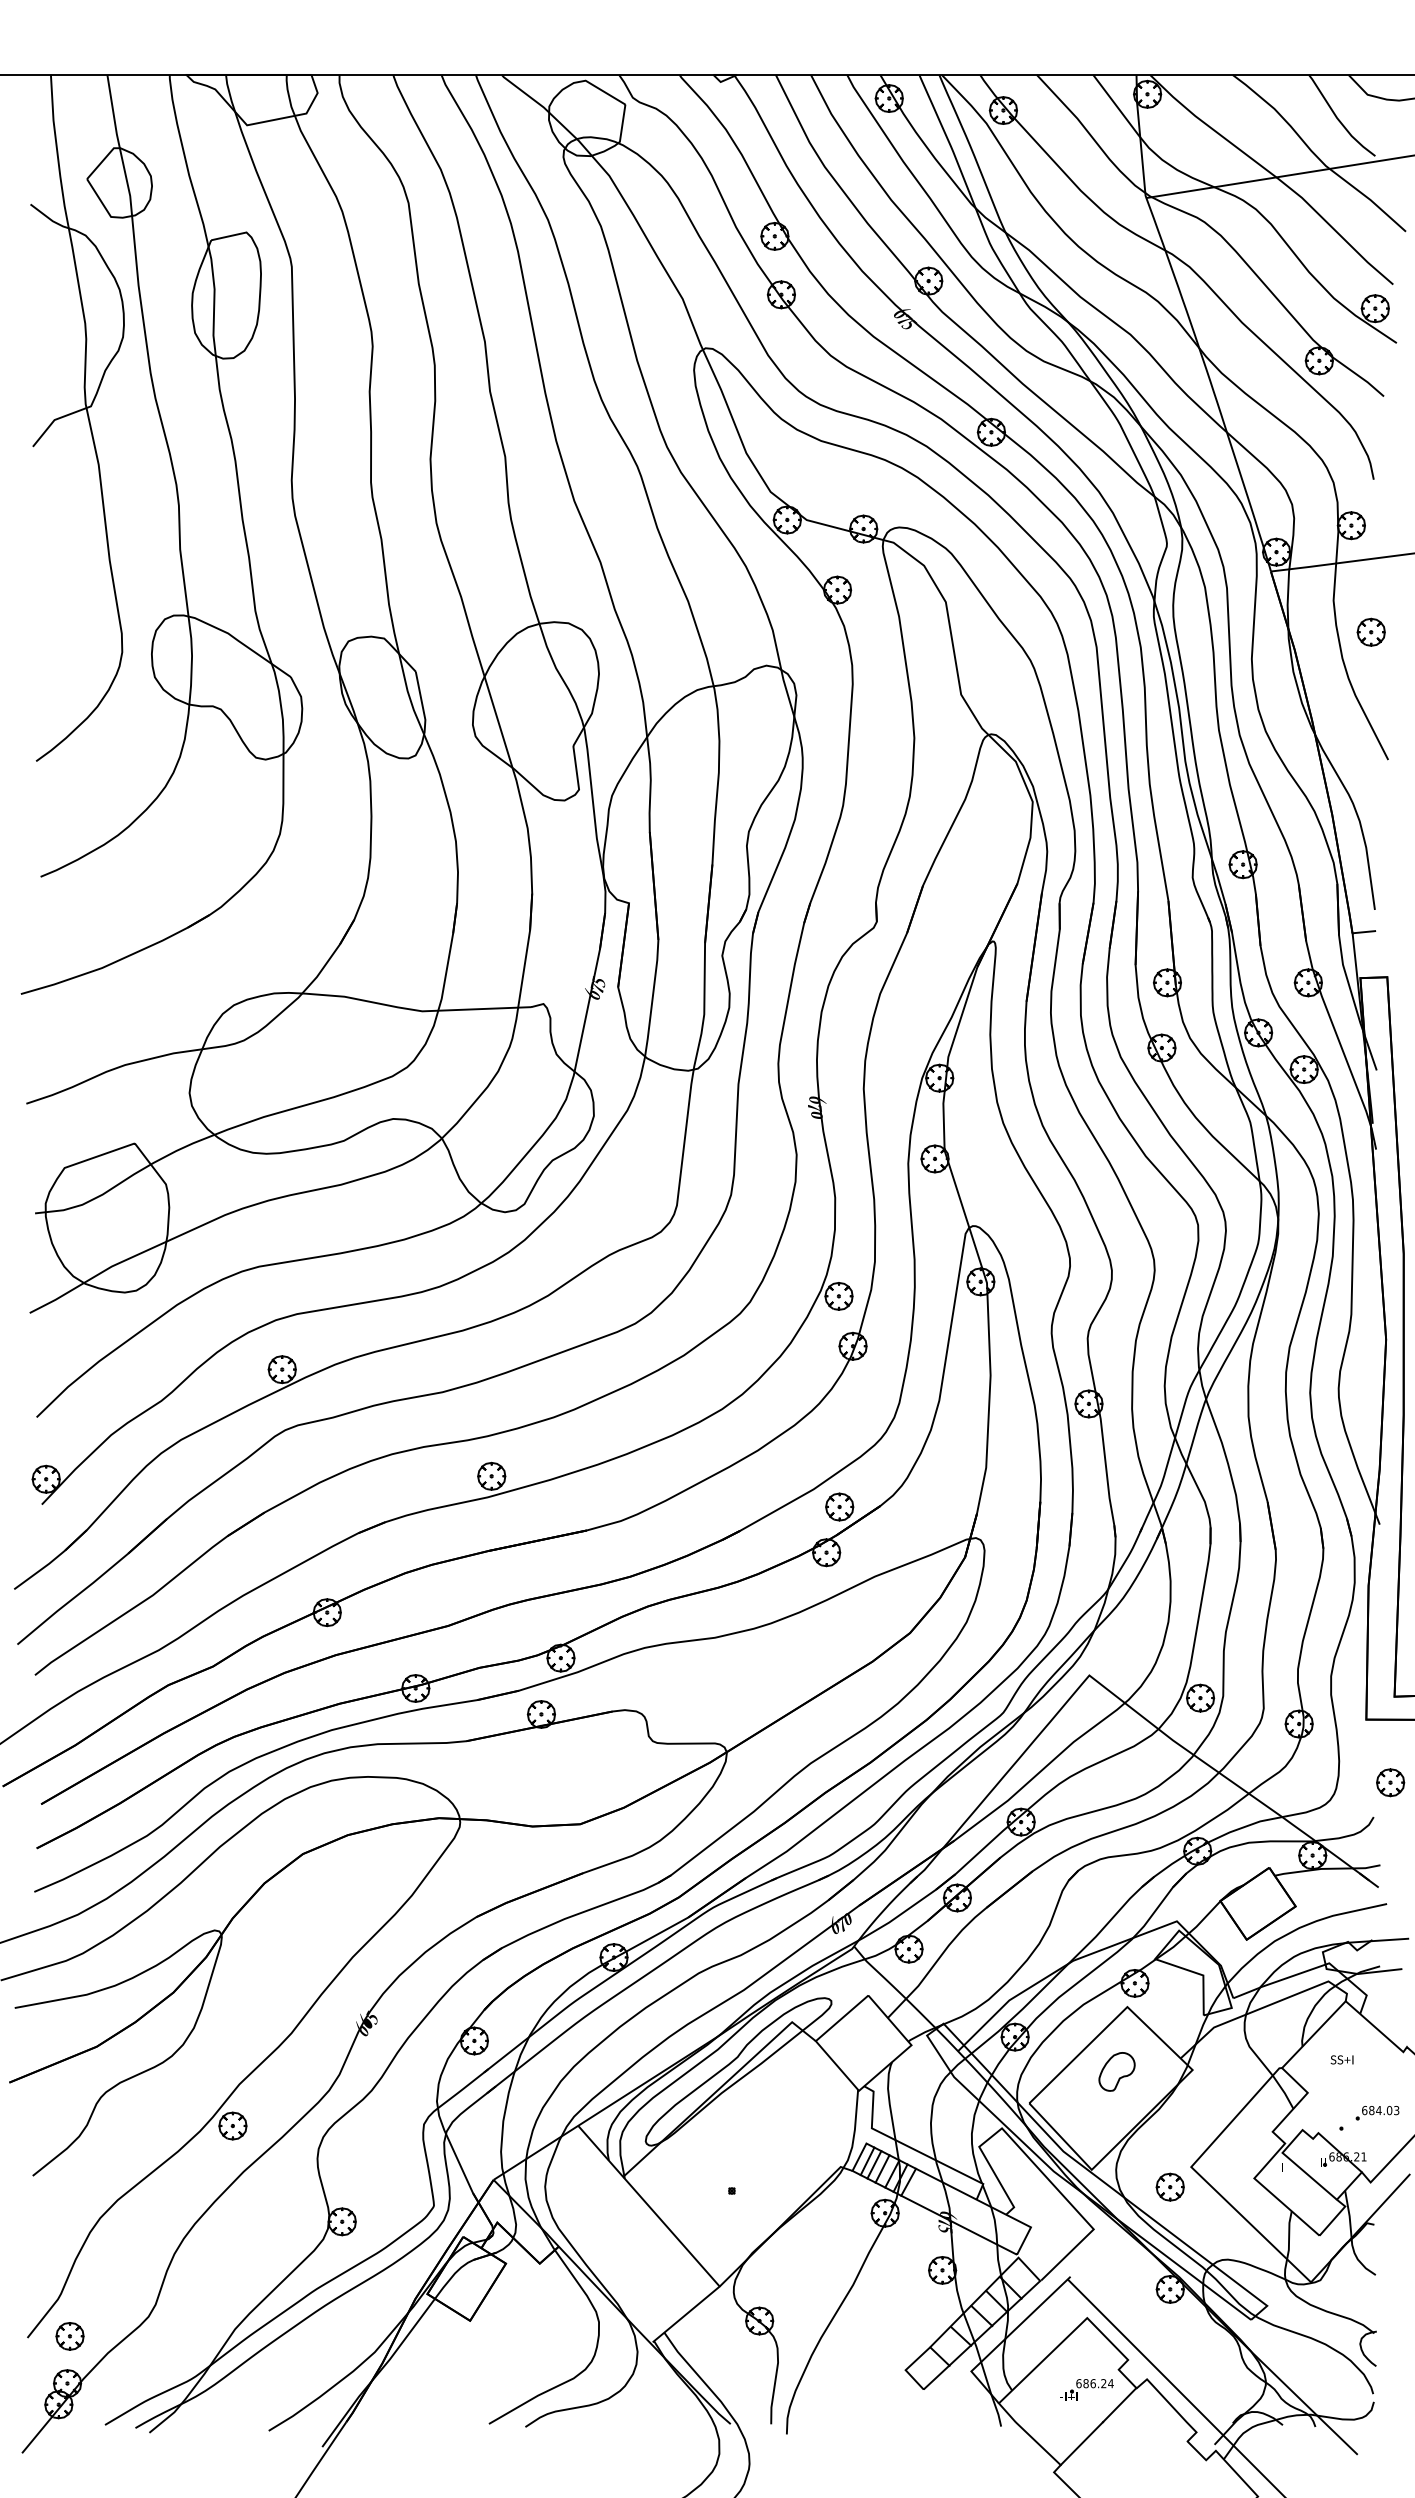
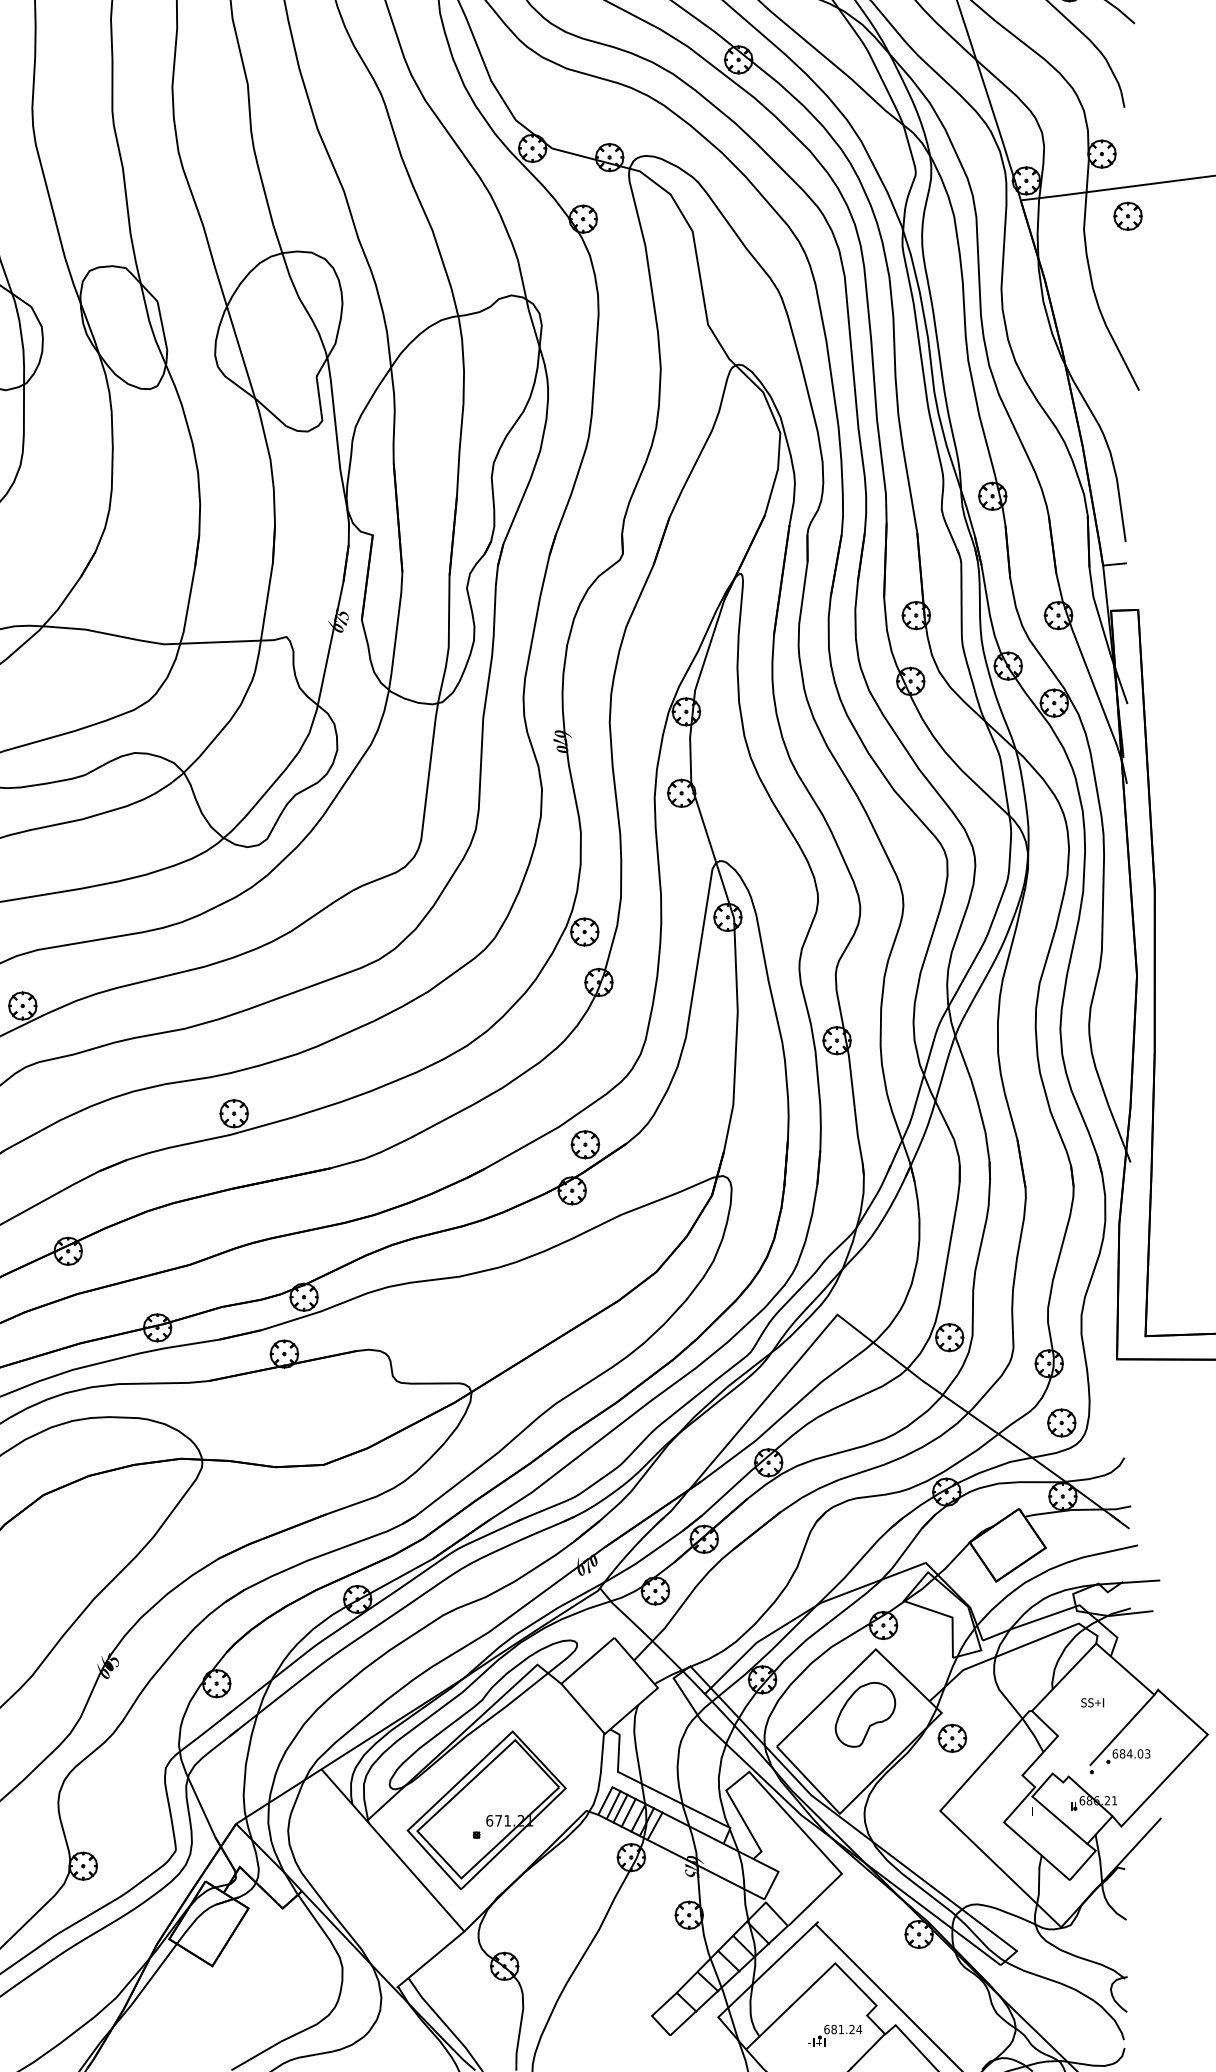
part: (1370, 631) -> (1127, 215), moved
part: (1390, 1782) -> (1061, 1422), moved
part: (1116, 2071) -> (864, 1714), size x1.67
line: (1371, 2086) -> (1122, 1729), added
part: (741, 2166) -> (486, 1810), added
part: (1169, 2186) -> (951, 1737), moved
text: (1092, 2383) -> (840, 2029), 686.24 -> 681.24

